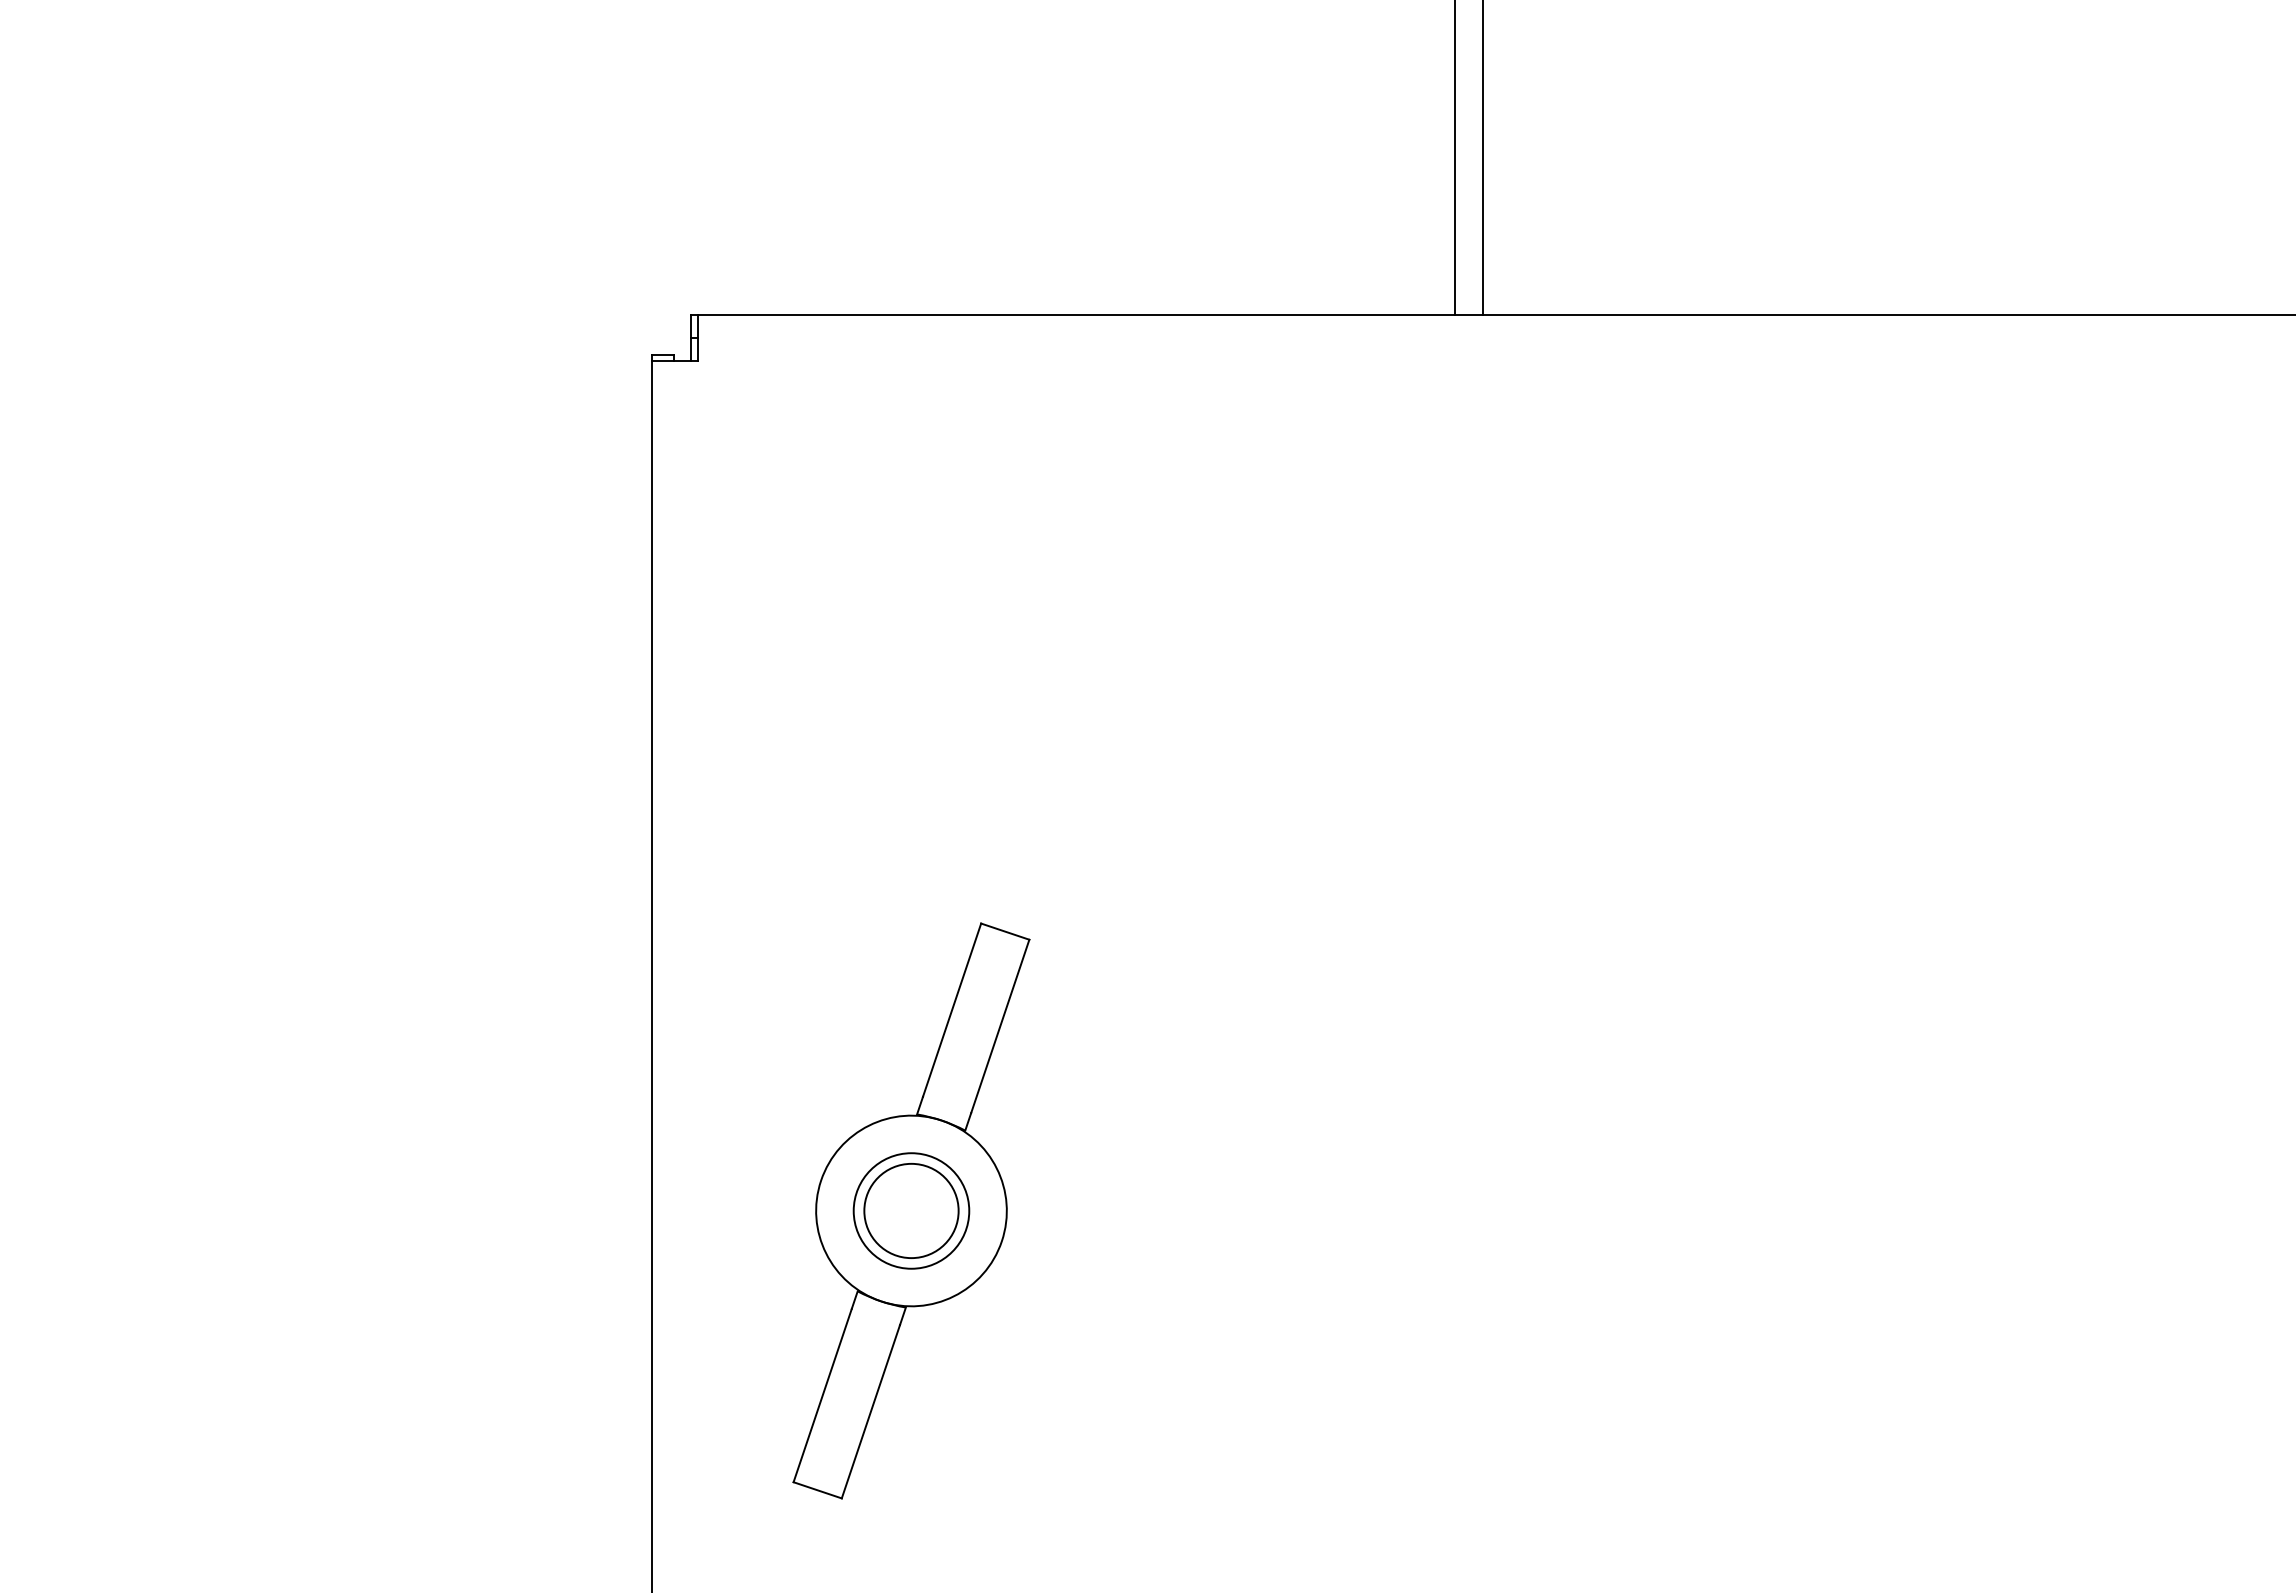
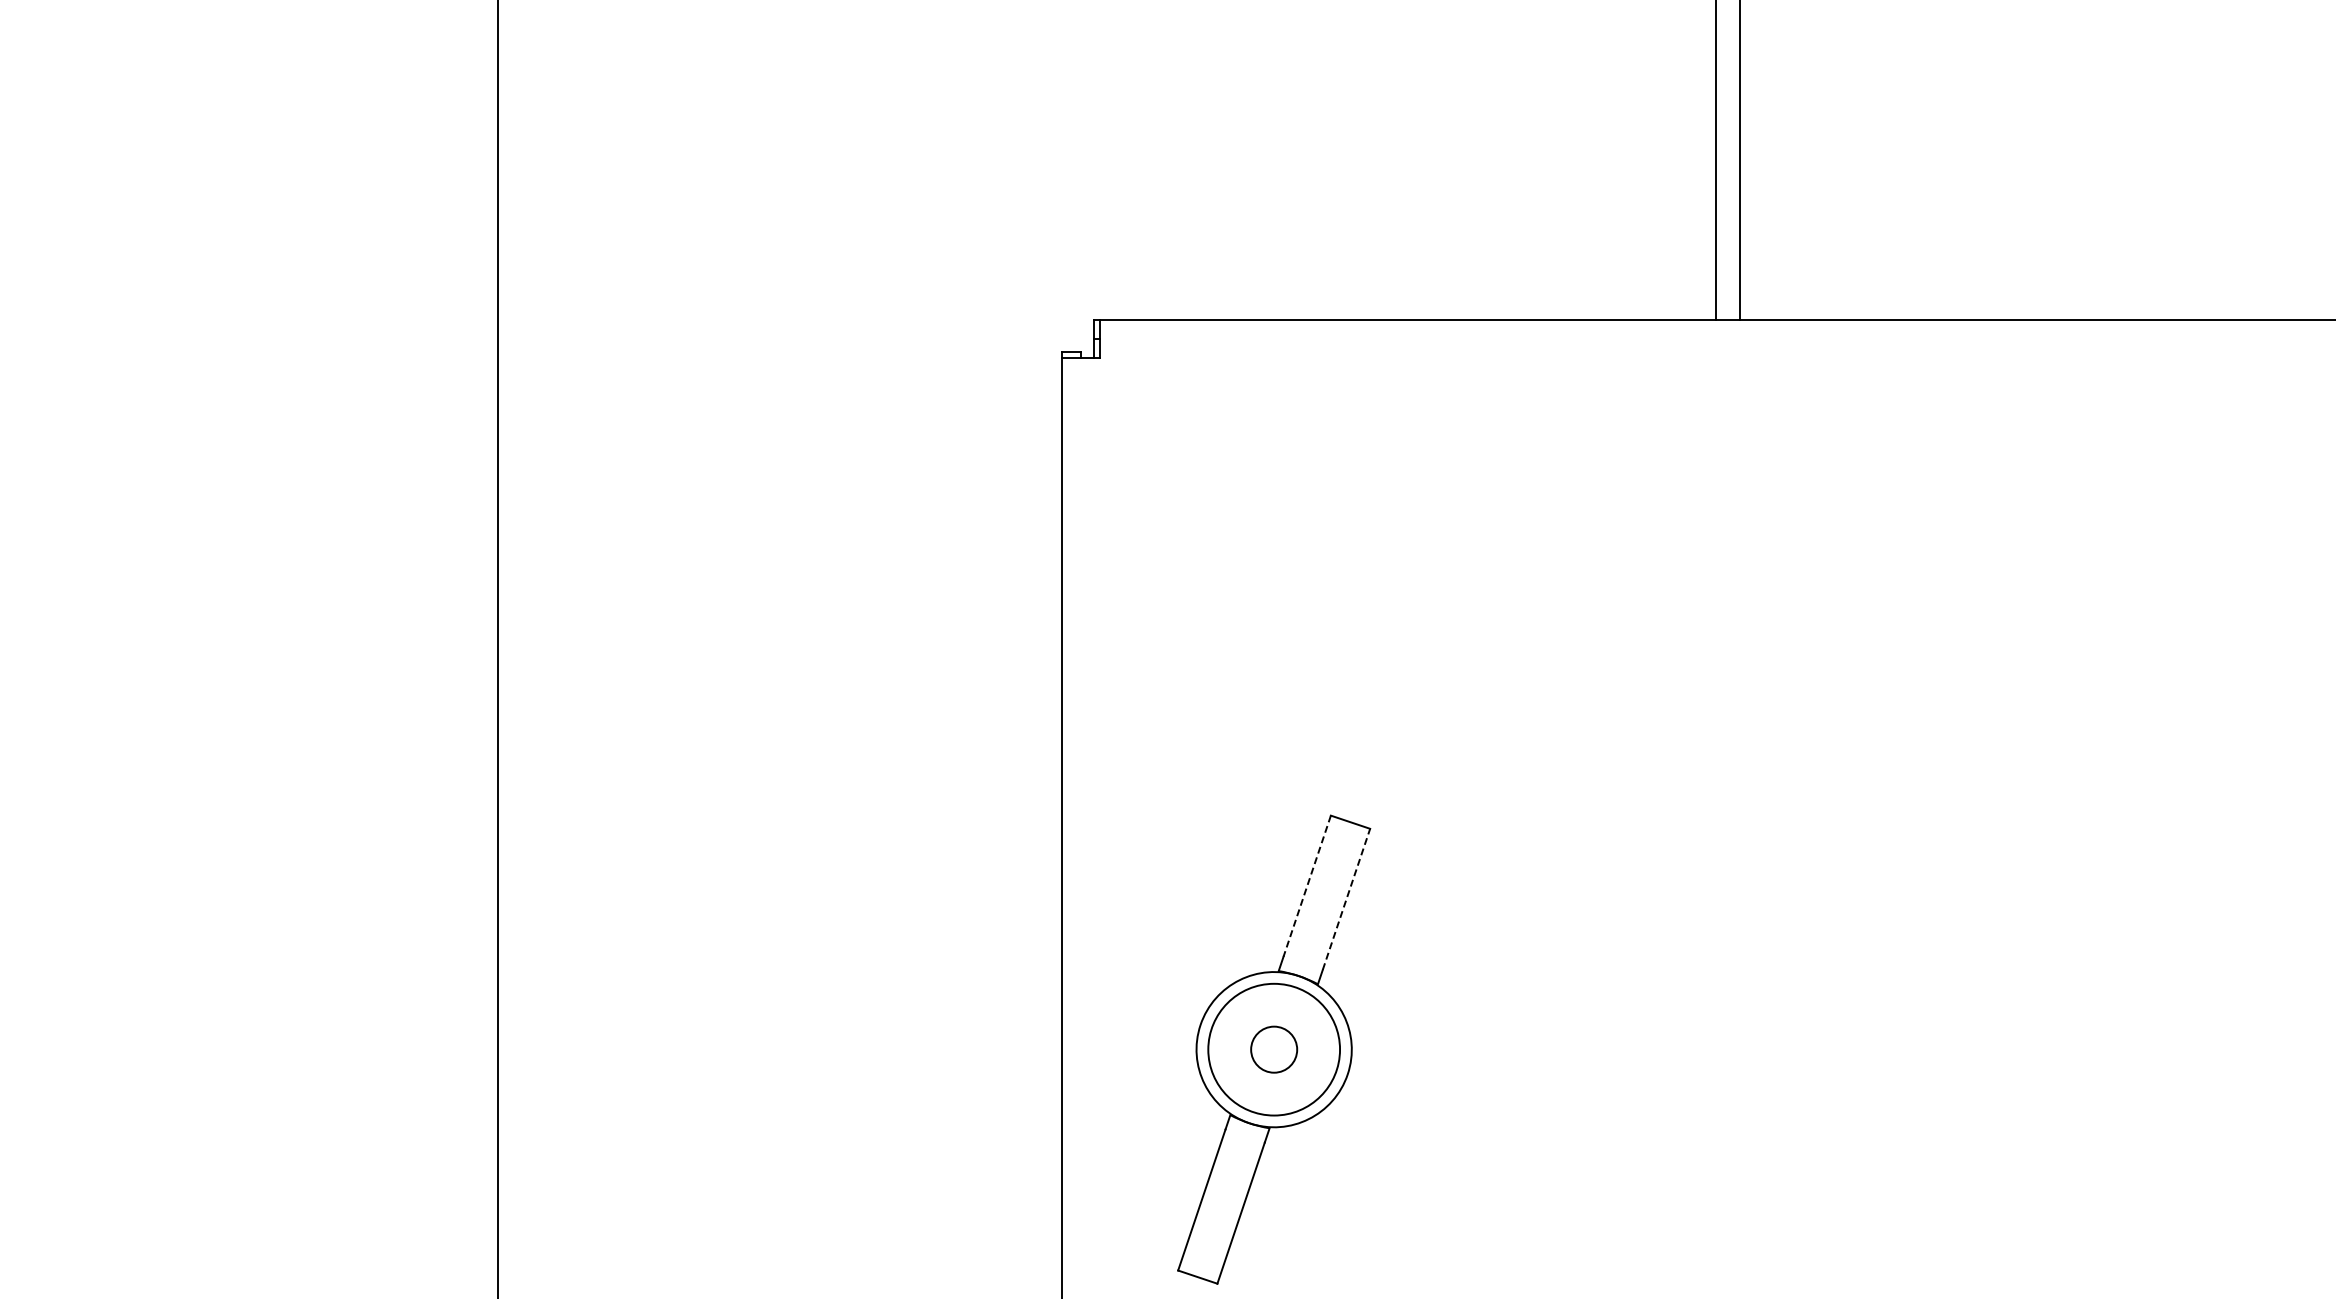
line: (952, 1010) -> (1307, 886), solid -> dashed
line: (1000, 1025) -> (1346, 898), solid -> dashed
circle: (910, 1210) -> (1273, 1049), size x0.6
circle: (911, 1210) -> (1274, 1049), size x1.4

